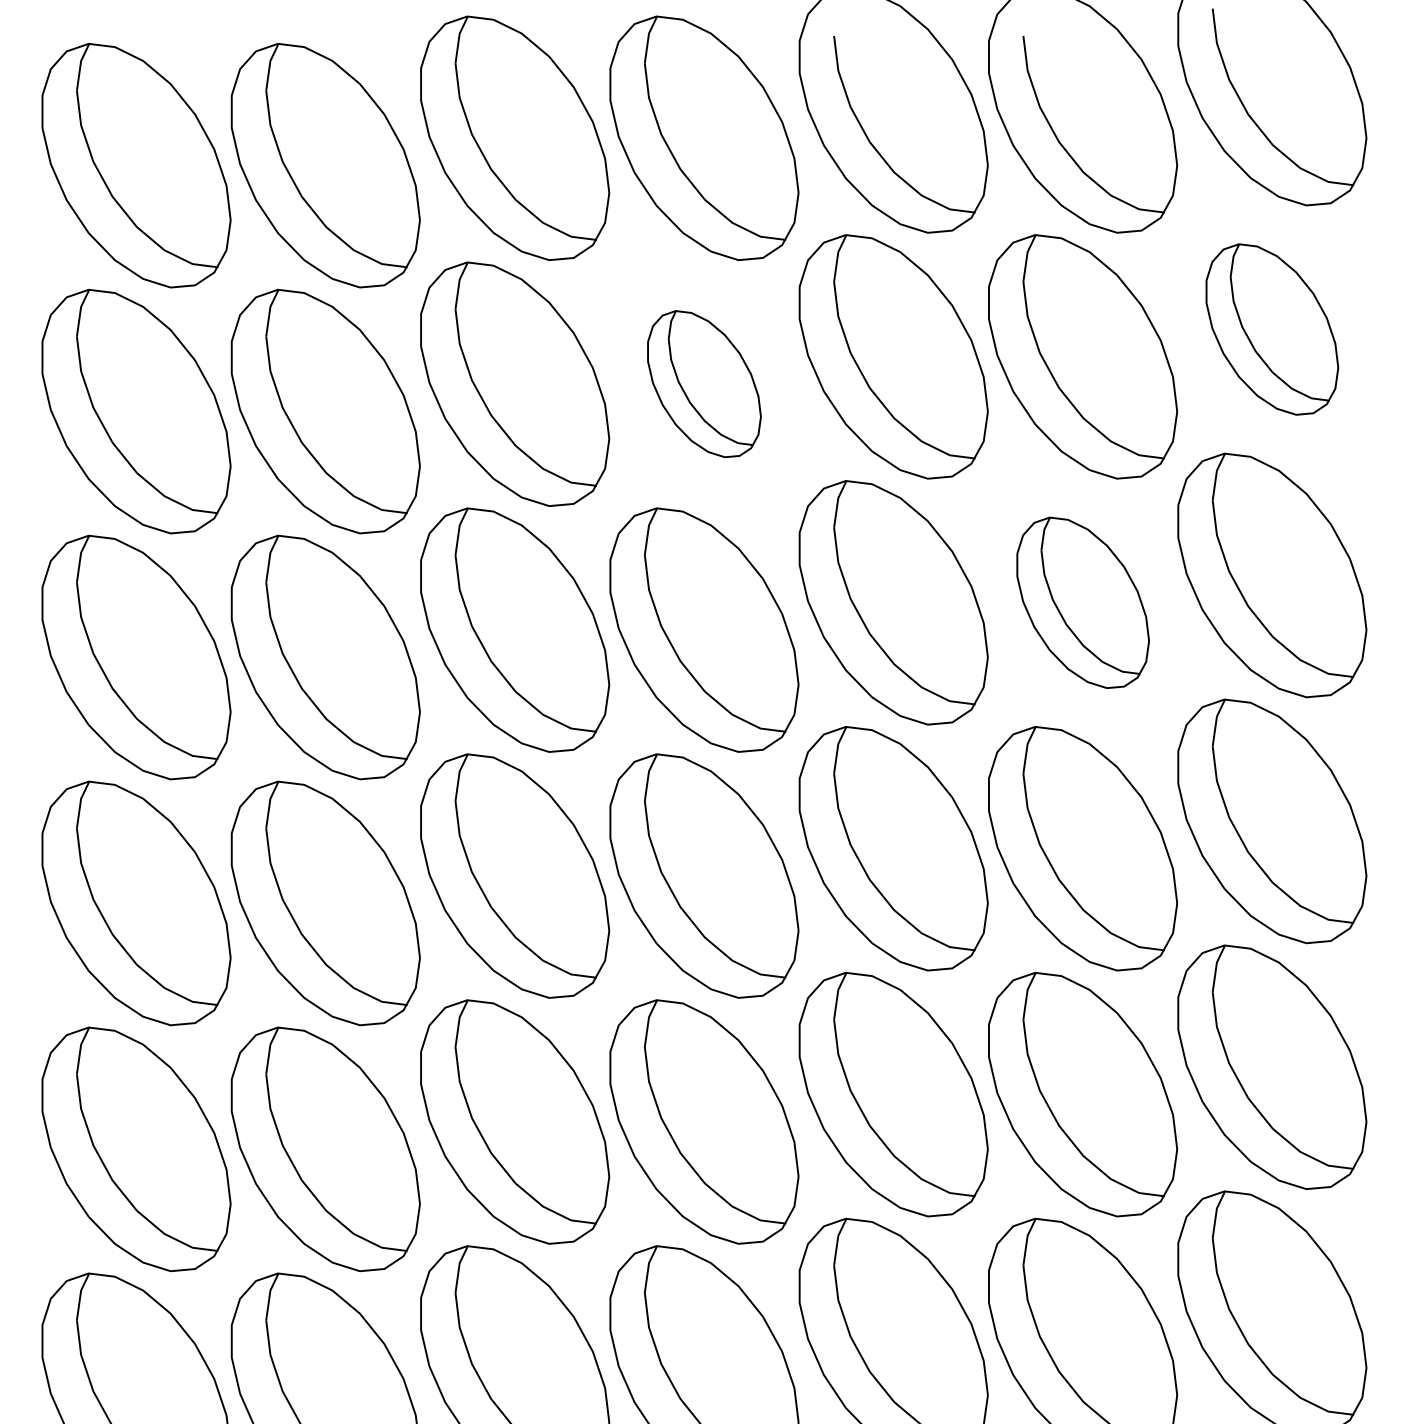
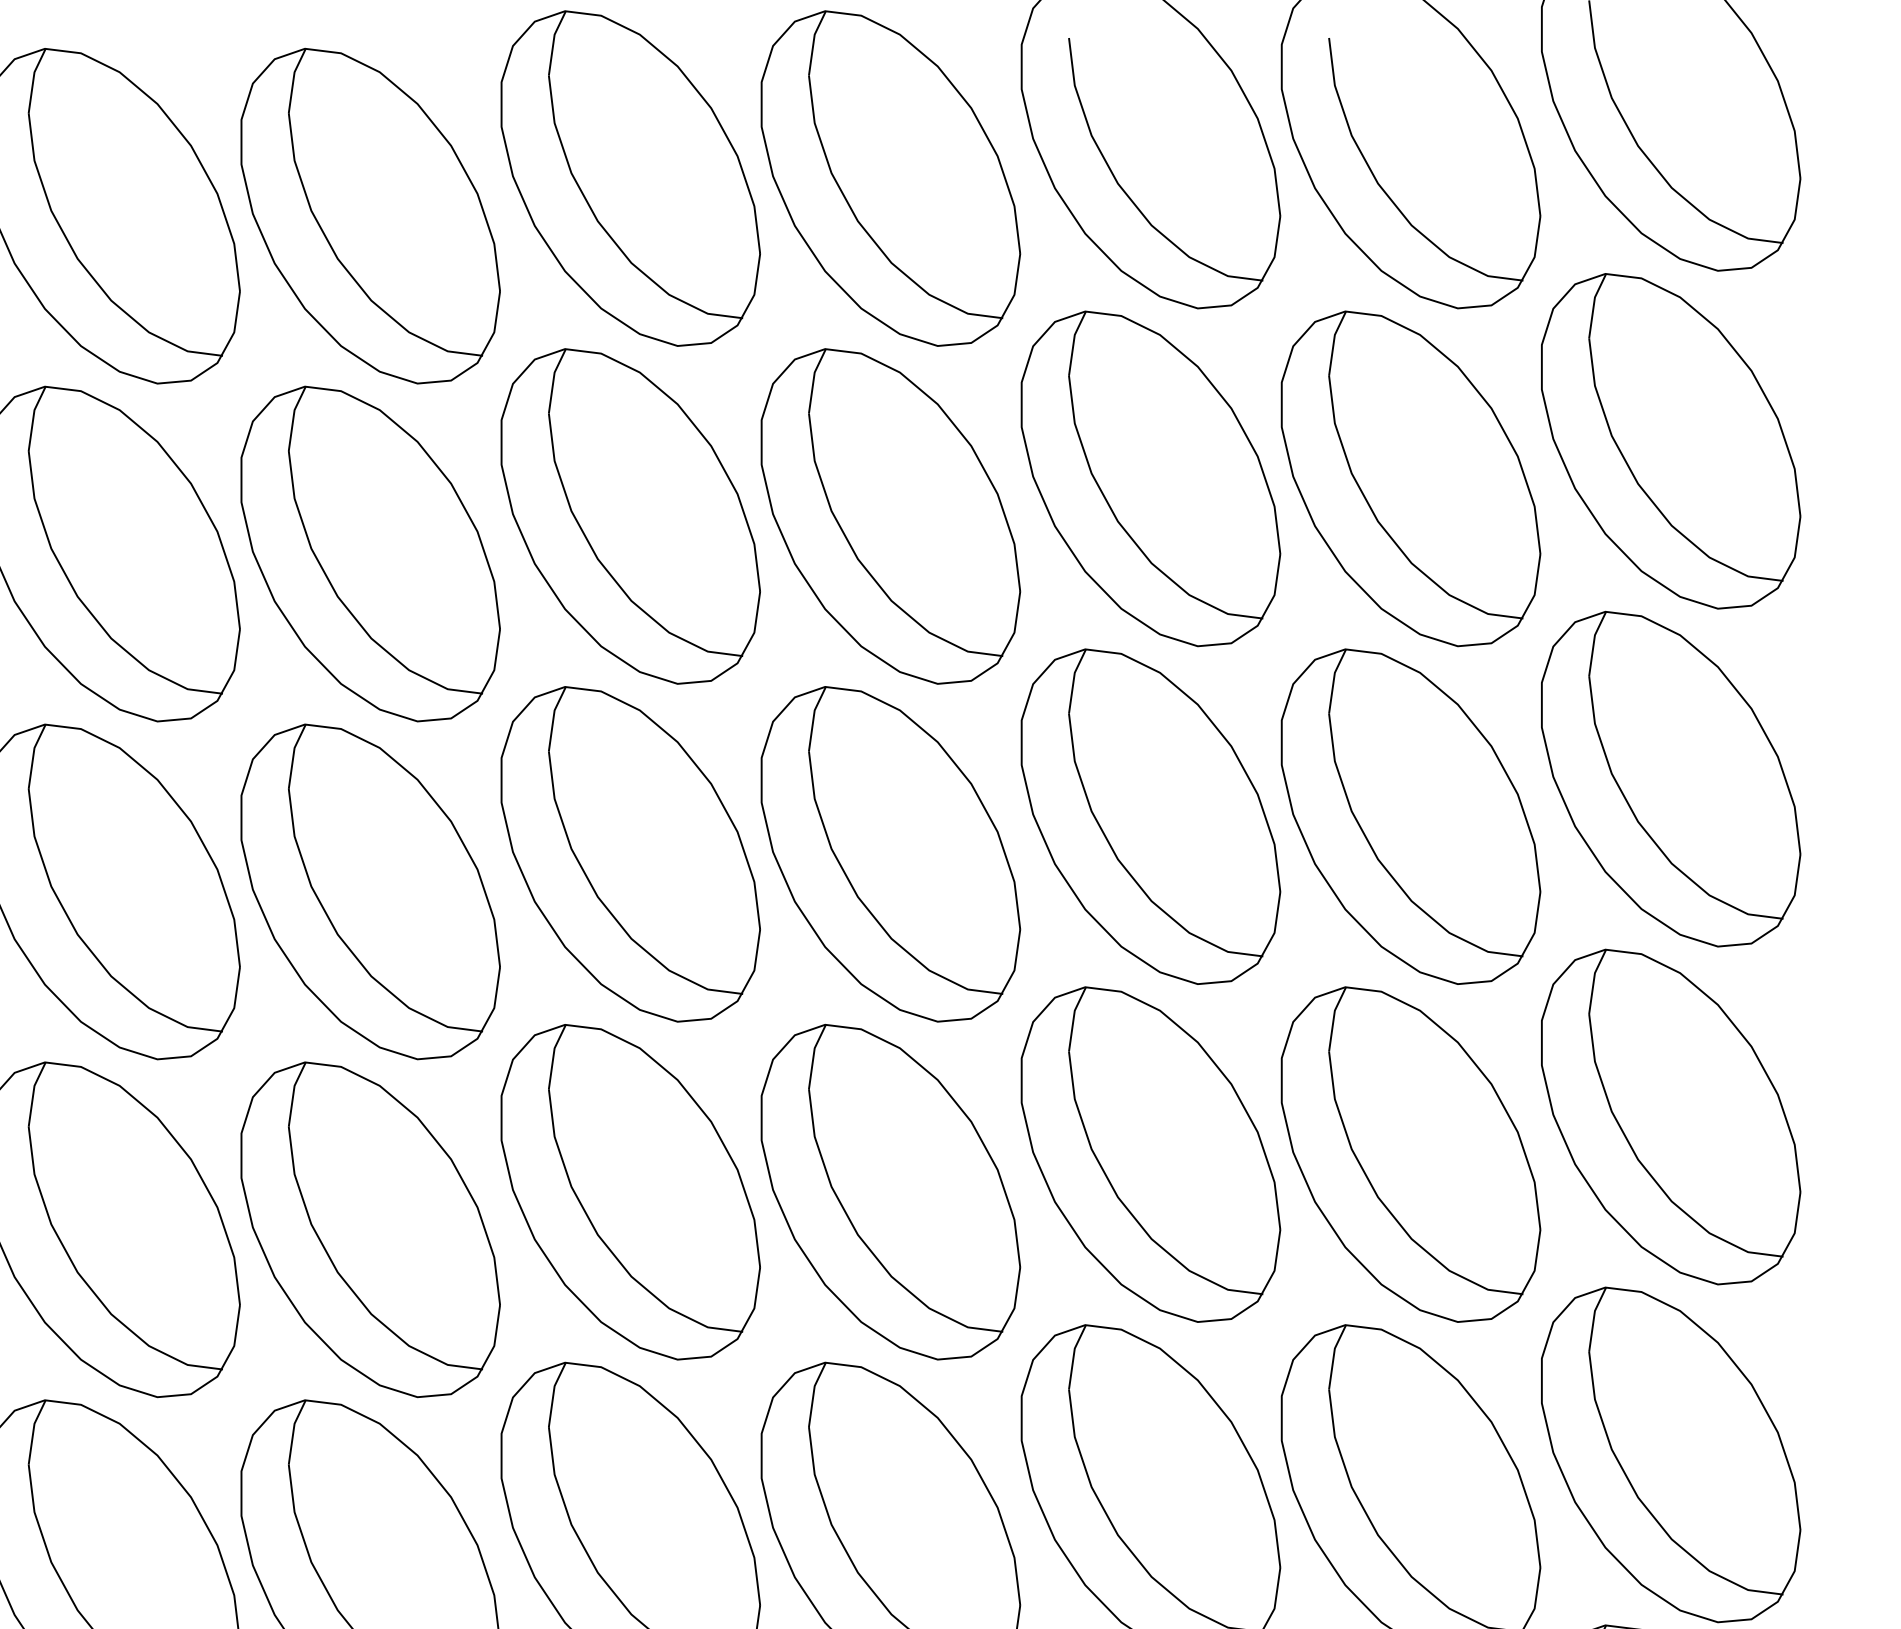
part: (1272, 329) -> (1671, 441), size x1.43
part: (704, 383) -> (890, 515), size x1.67
part: (1083, 602) -> (1411, 816), size x1.43

